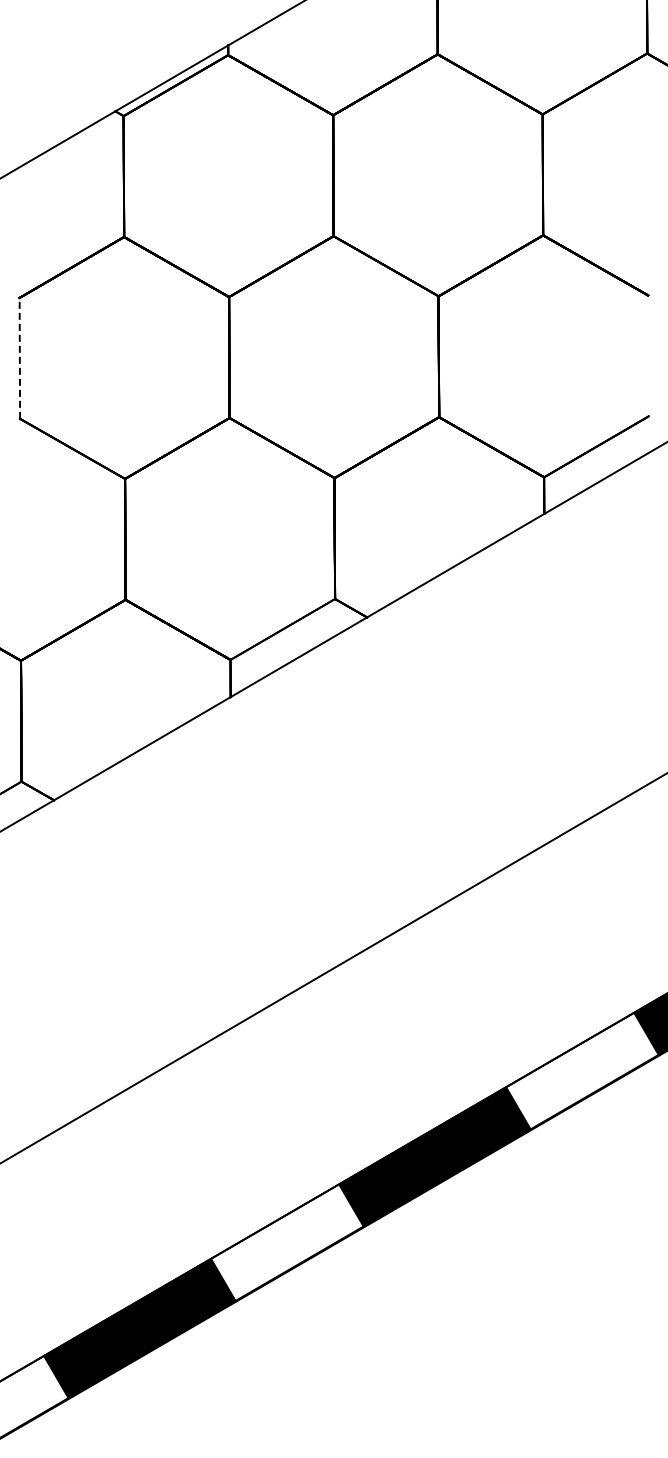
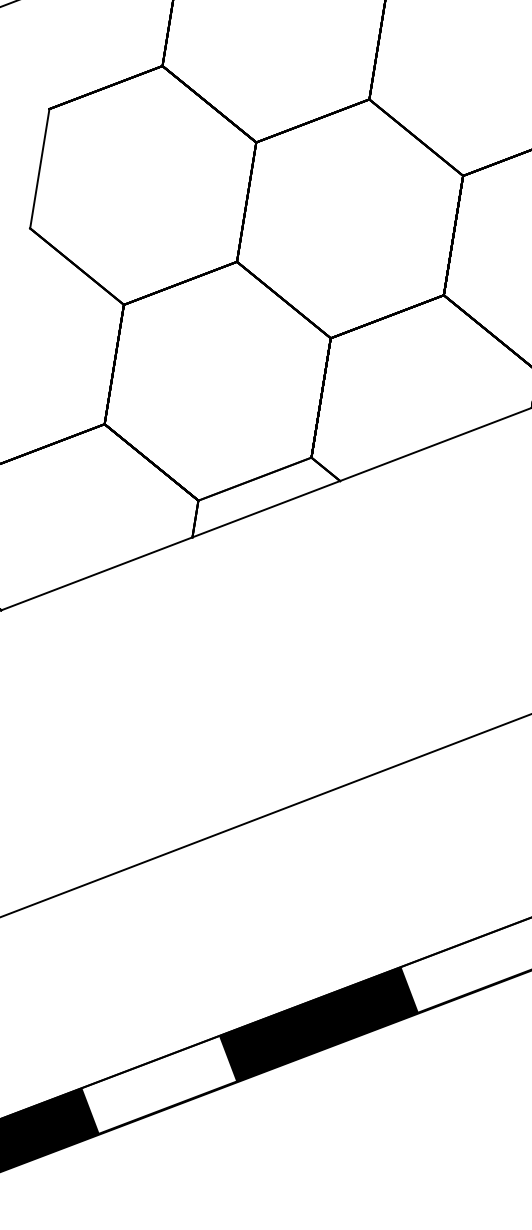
line: (19, 357) -> (39, 167), dashed -> solid

